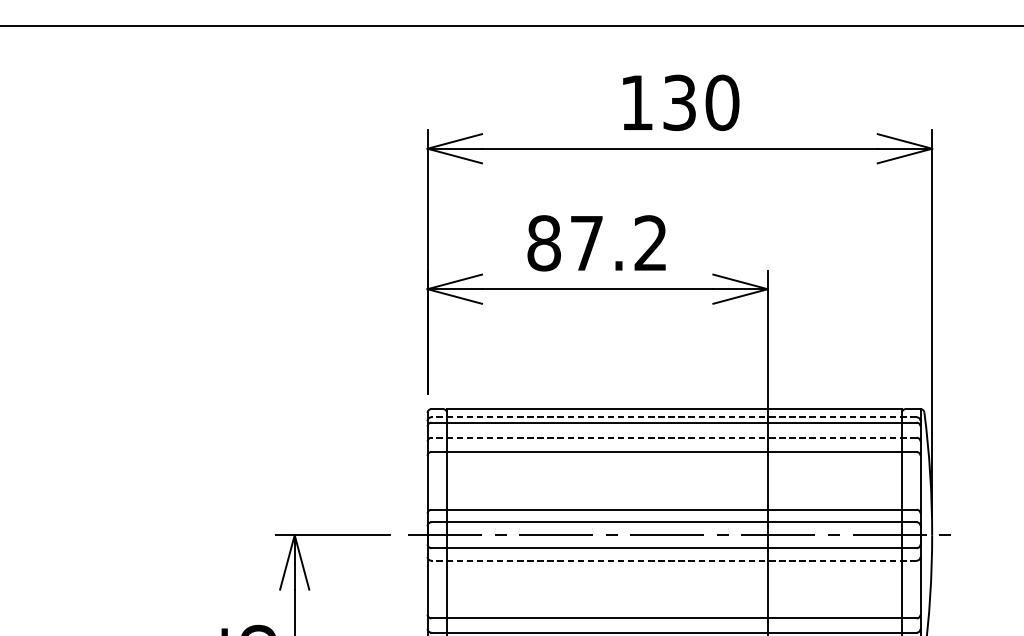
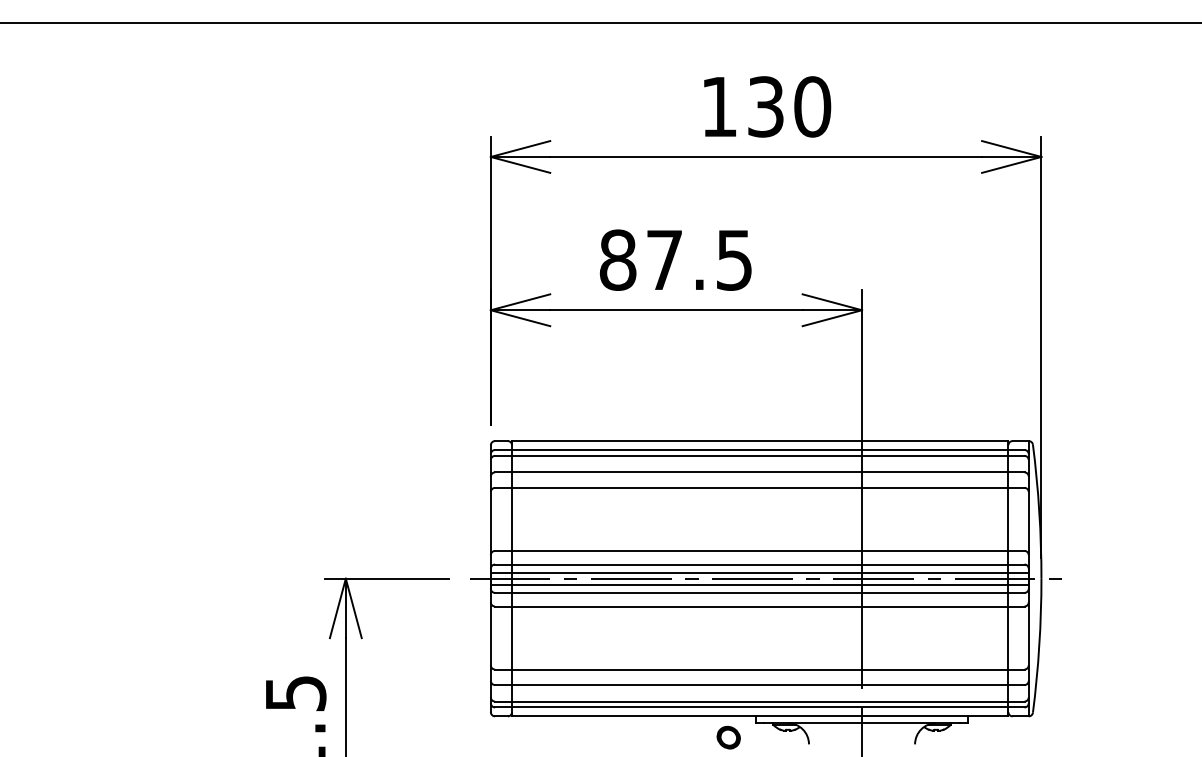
text: (649, 242) -> (733, 259), 87.2 -> 87.5
line: (673, 416) -> (759, 449), dashed -> solid
line: (673, 437) -> (759, 472), dashed -> solid
line: (673, 529) -> (759, 572), added
line: (673, 540) -> (759, 584), added
line: (673, 560) -> (759, 606), dashed -> solid

